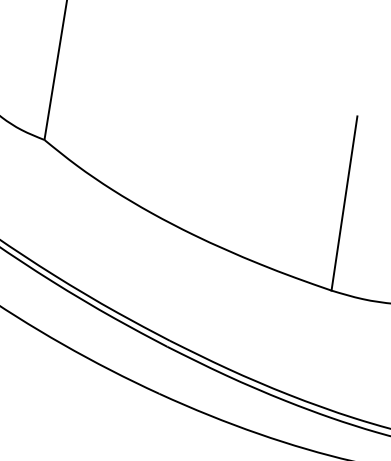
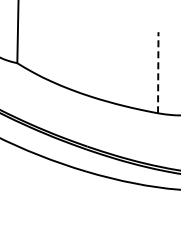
line: (345, 203) -> (158, 72), solid -> dashed

